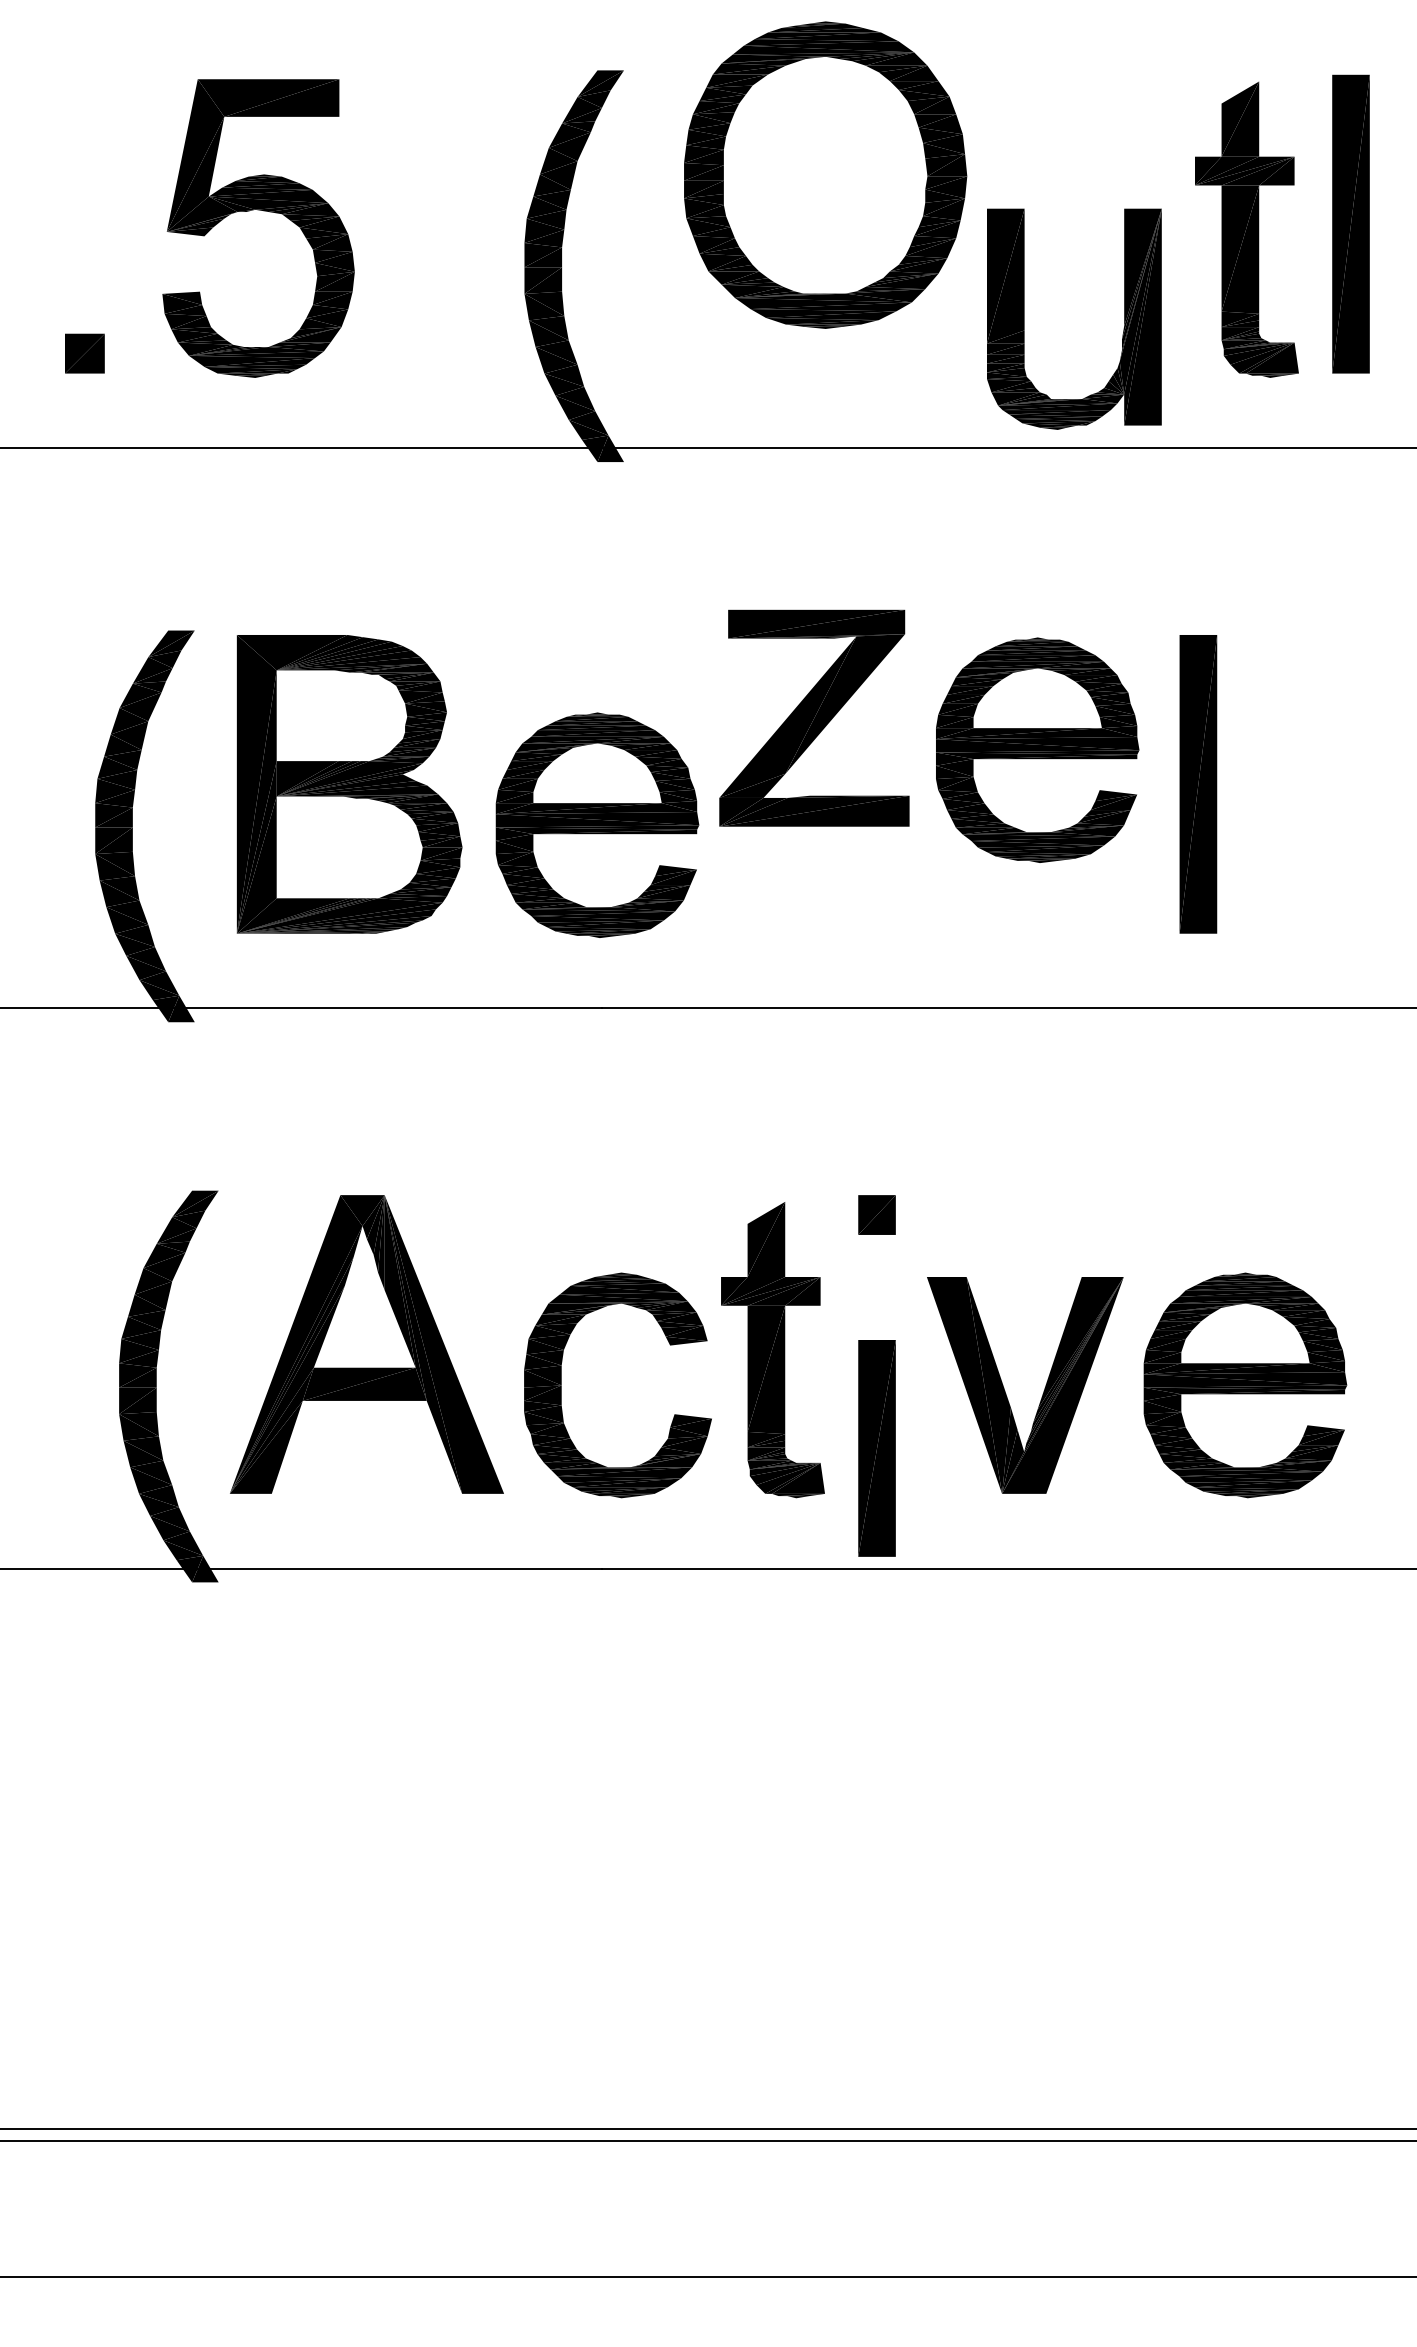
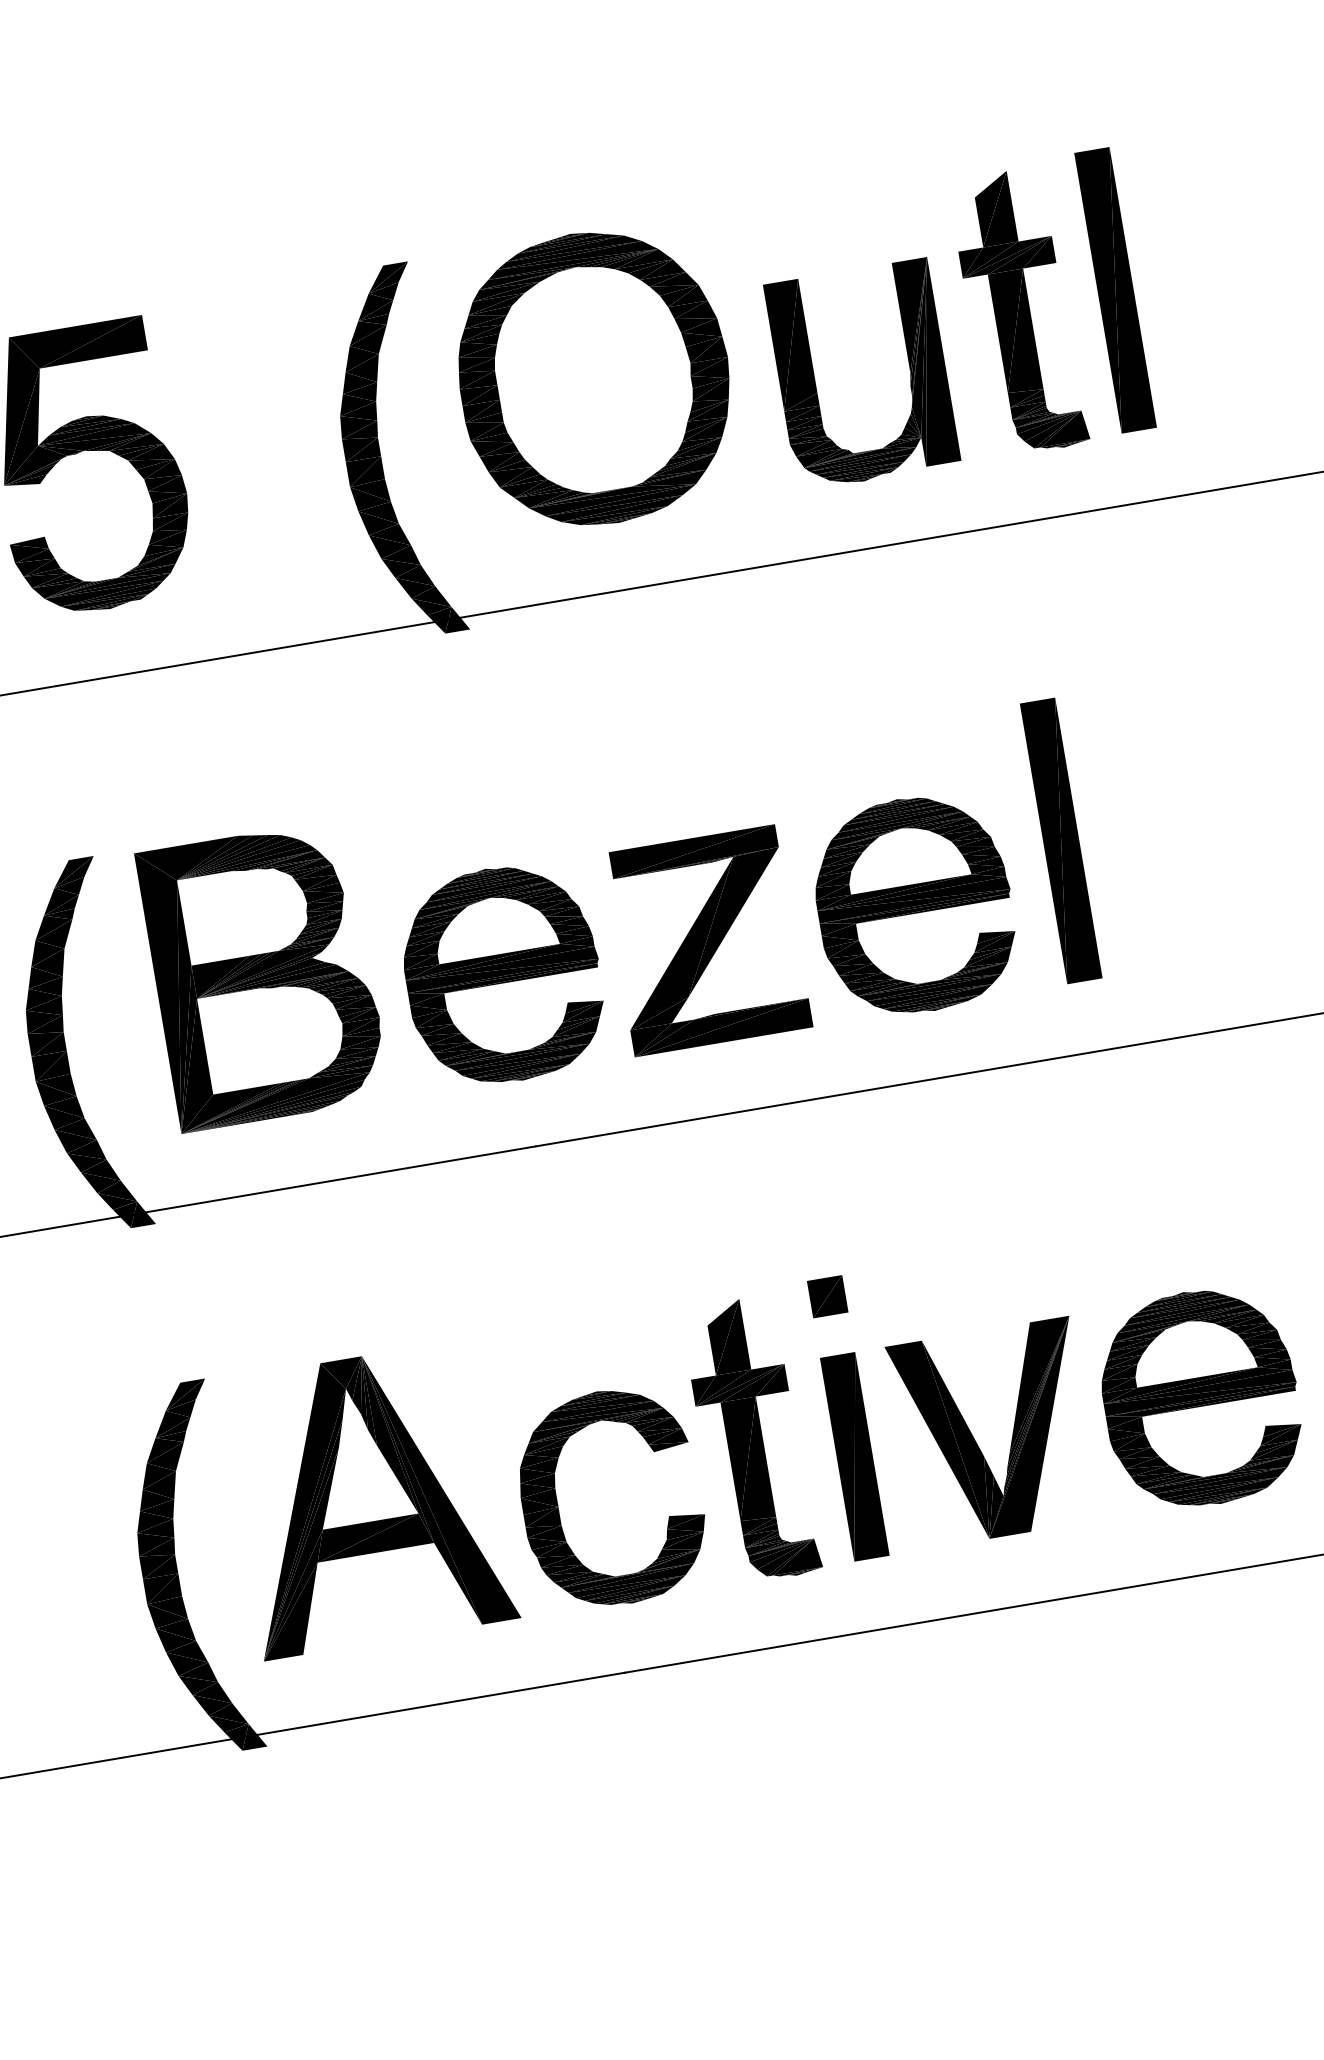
part: (825, 174) -> (594, 377), moved
part: (1024, 318) -> (815, 382), moved
part: (814, 717) -> (706, 939), moved
part: (1037, 749) -> (914, 904), moved
part: (876, 1448) -> (854, 1456), moved

